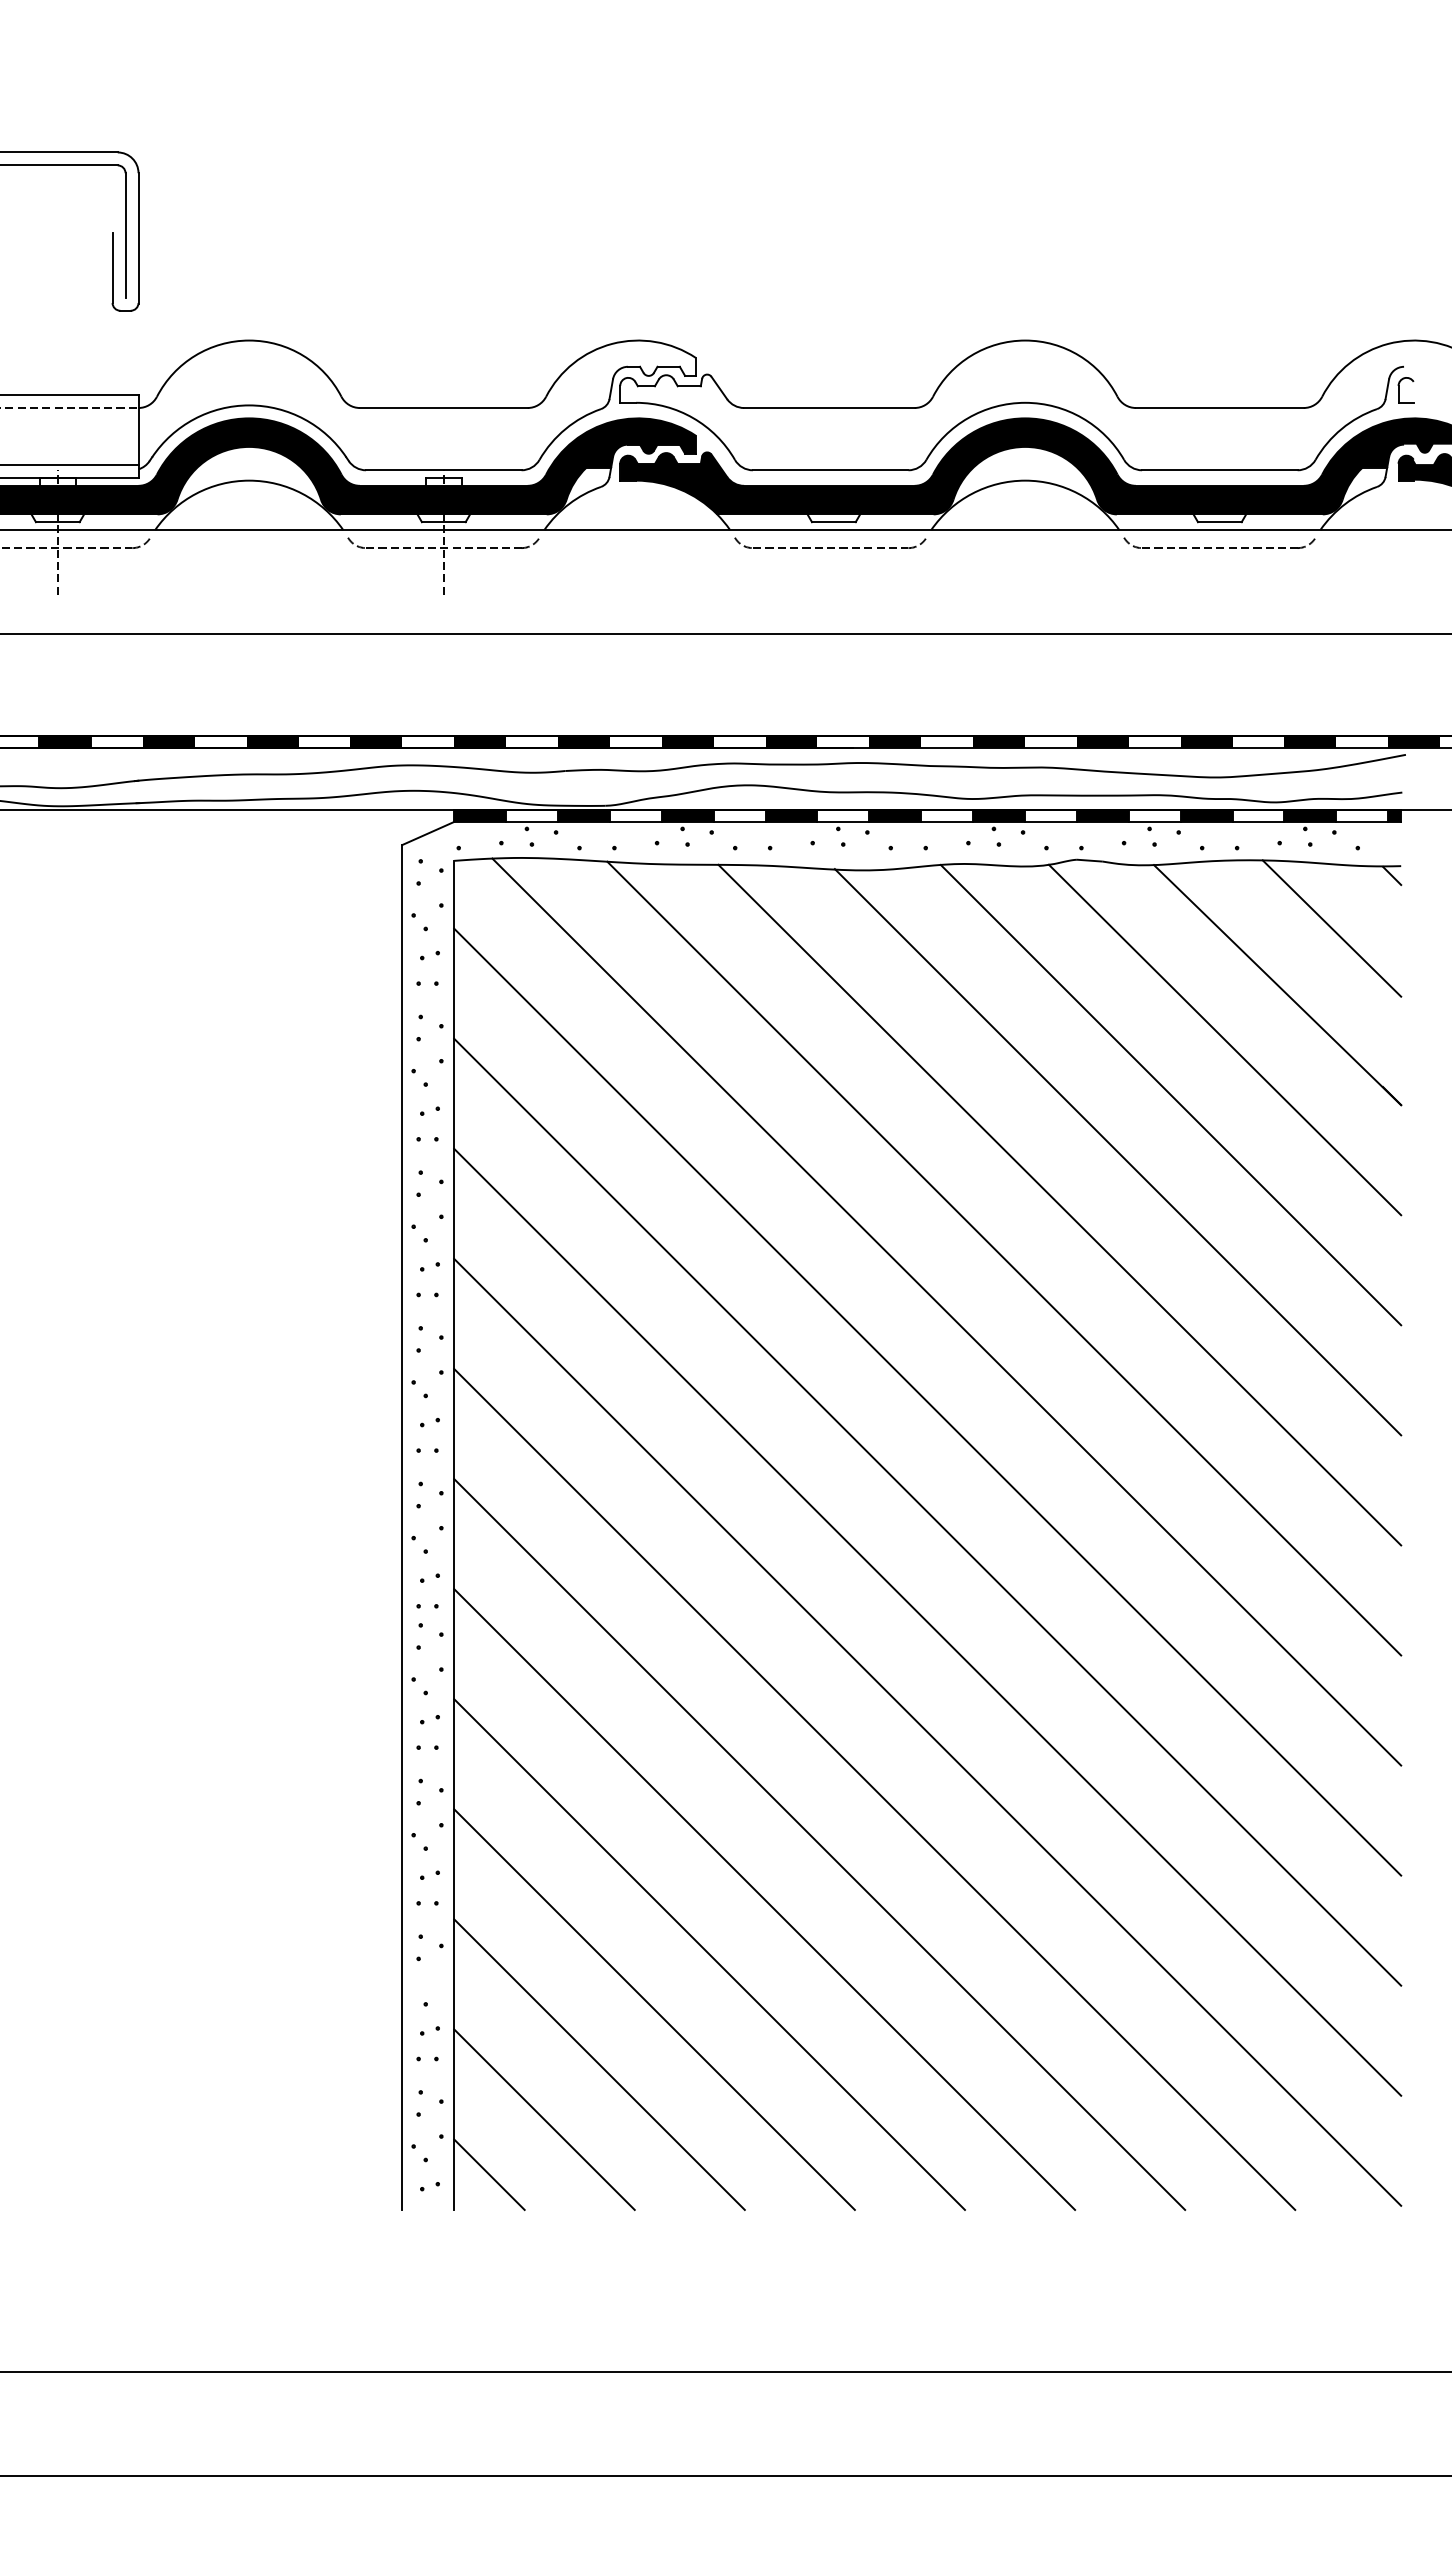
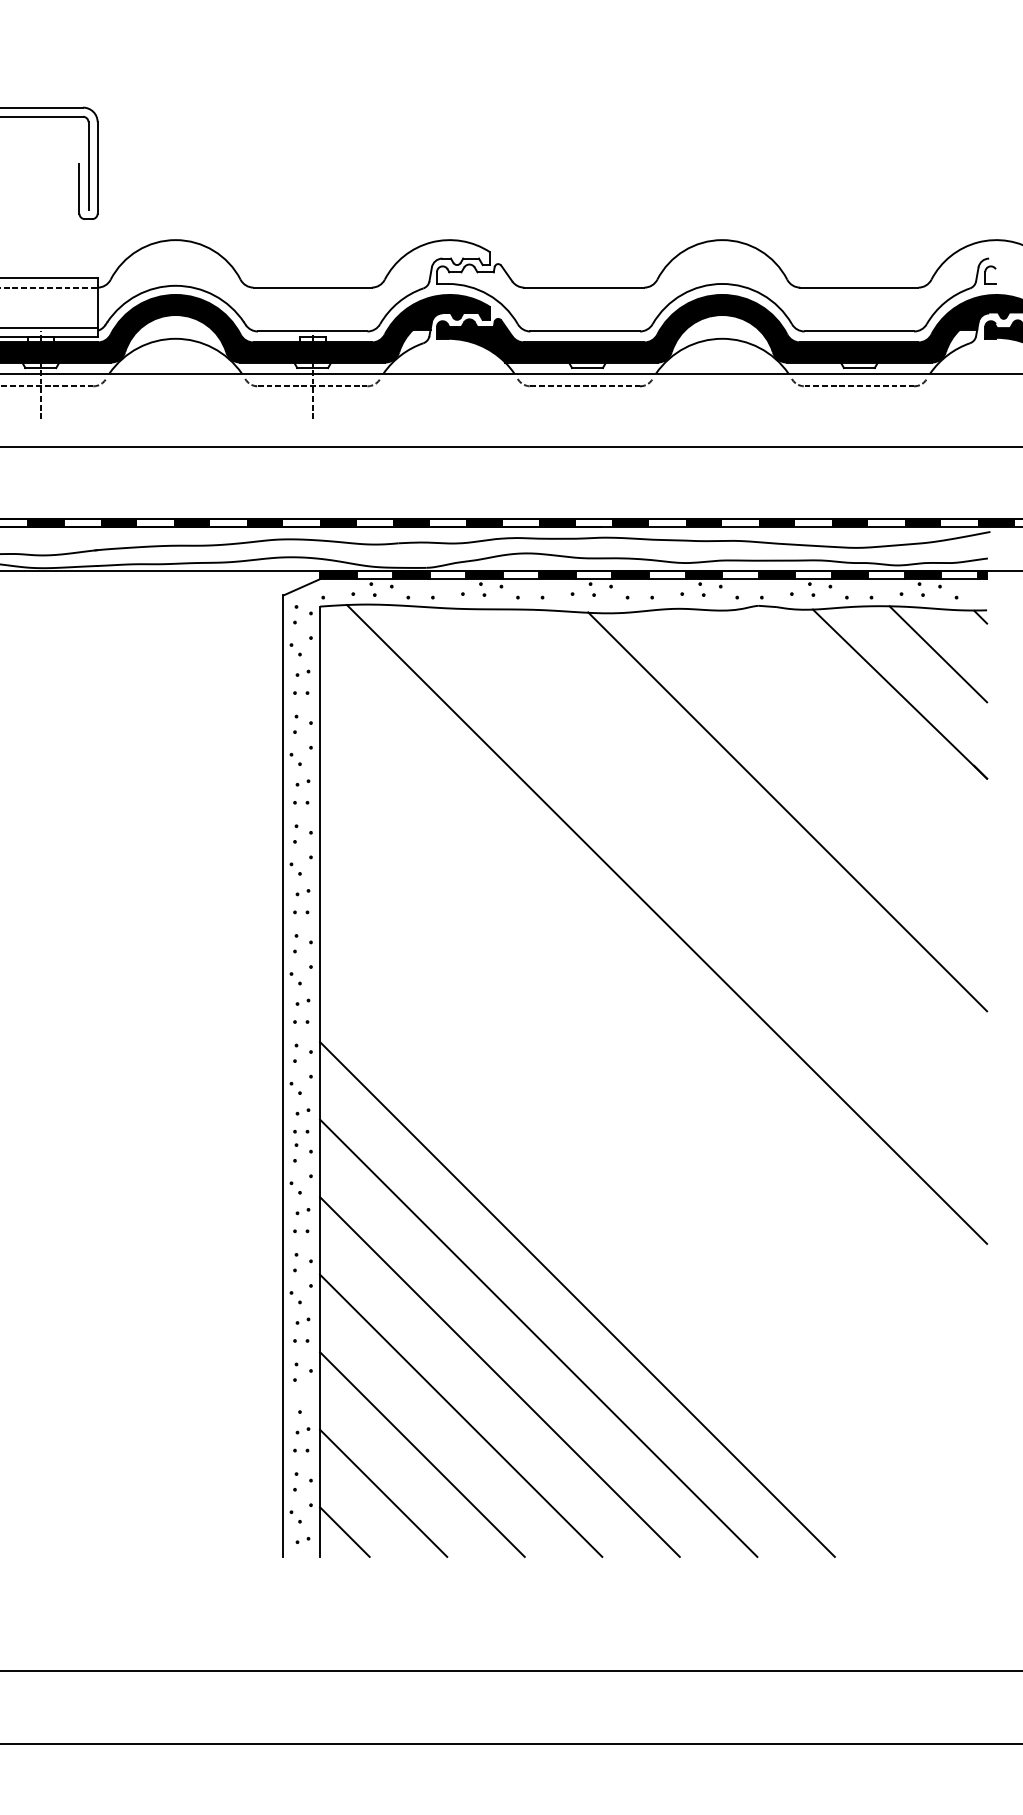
line: (1224, 1039) -> (862, 732), removed
line: (1170, 1094) -> (824, 771), removed
line: (1059, 1204) -> (746, 848), removed
line: (1004, 1258) -> (707, 886), removed
line: (927, 1401) -> (653, 987), removed
line: (927, 1511) -> (653, 1064), removed
line: (927, 1621) -> (653, 1142), removed
line: (927, 1731) -> (653, 1219), removed
line: (874, 1788) -> (616, 1260), removed

